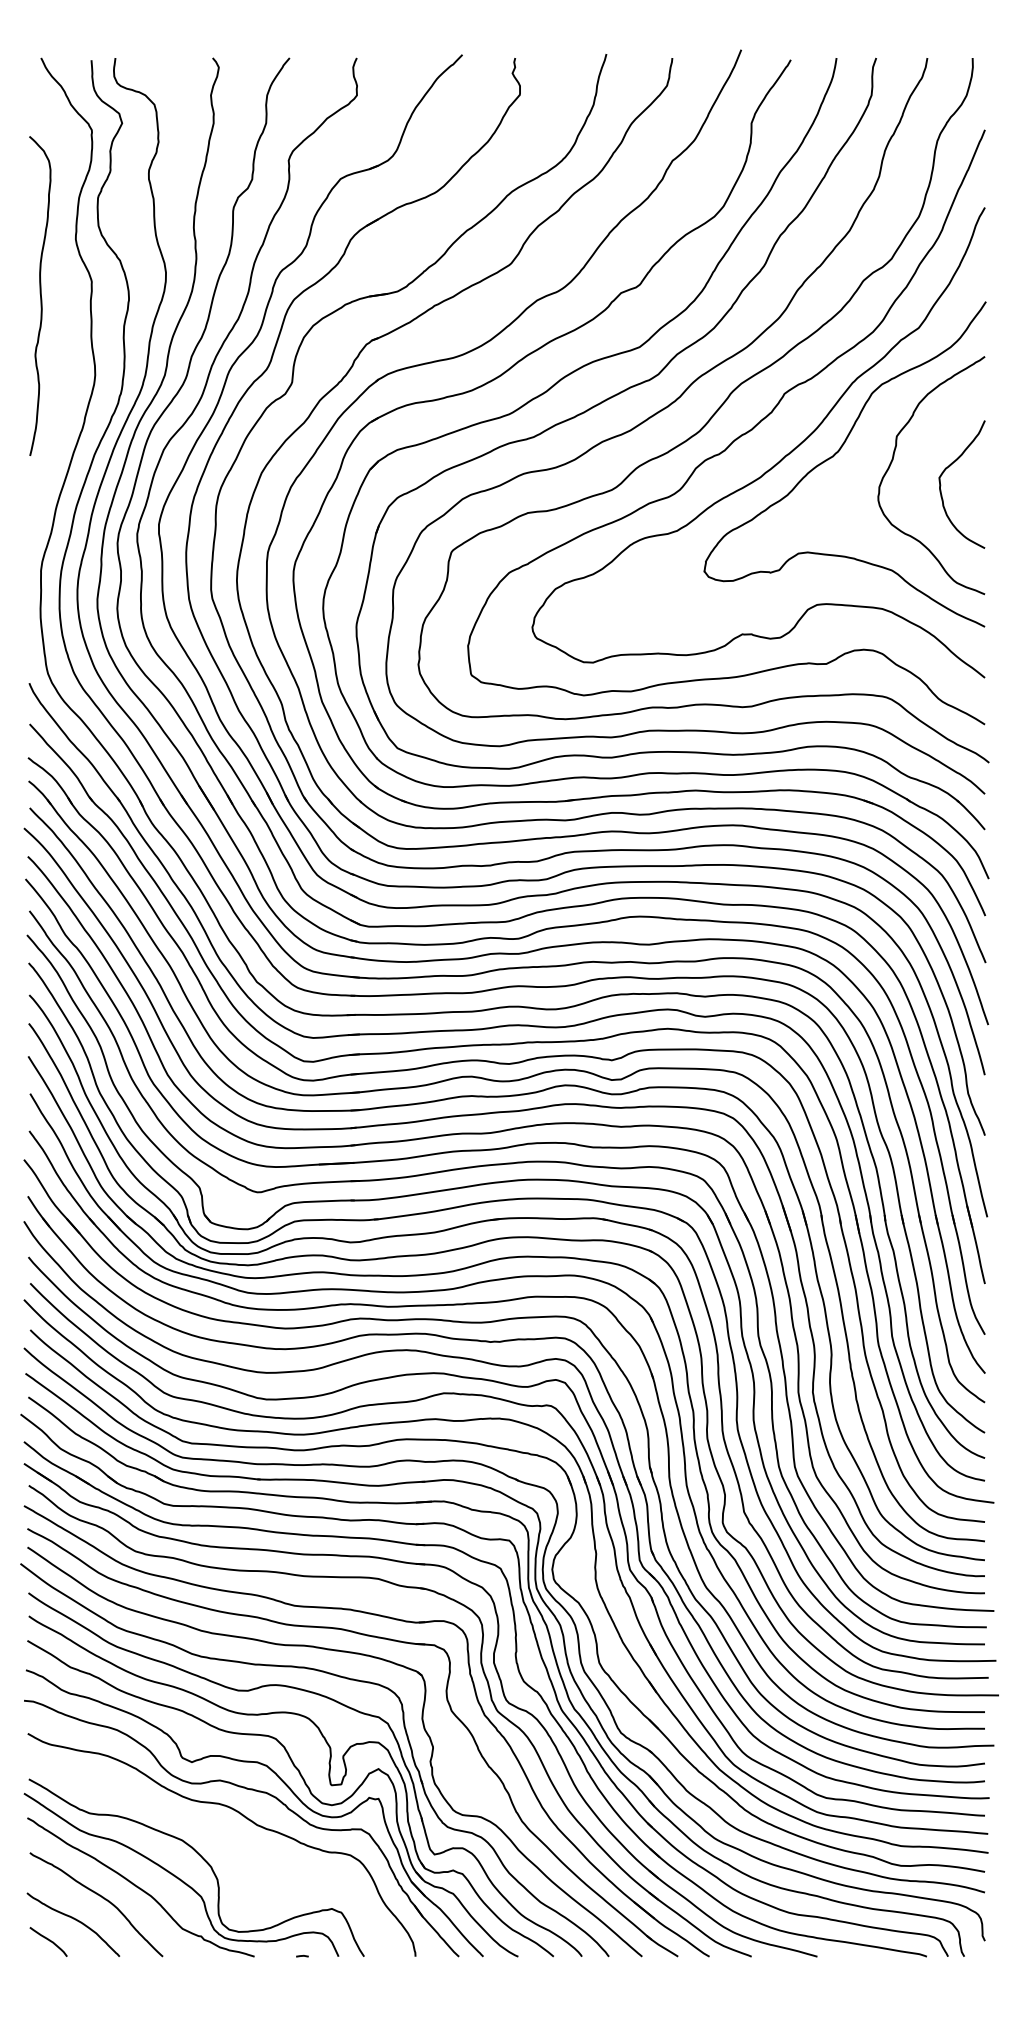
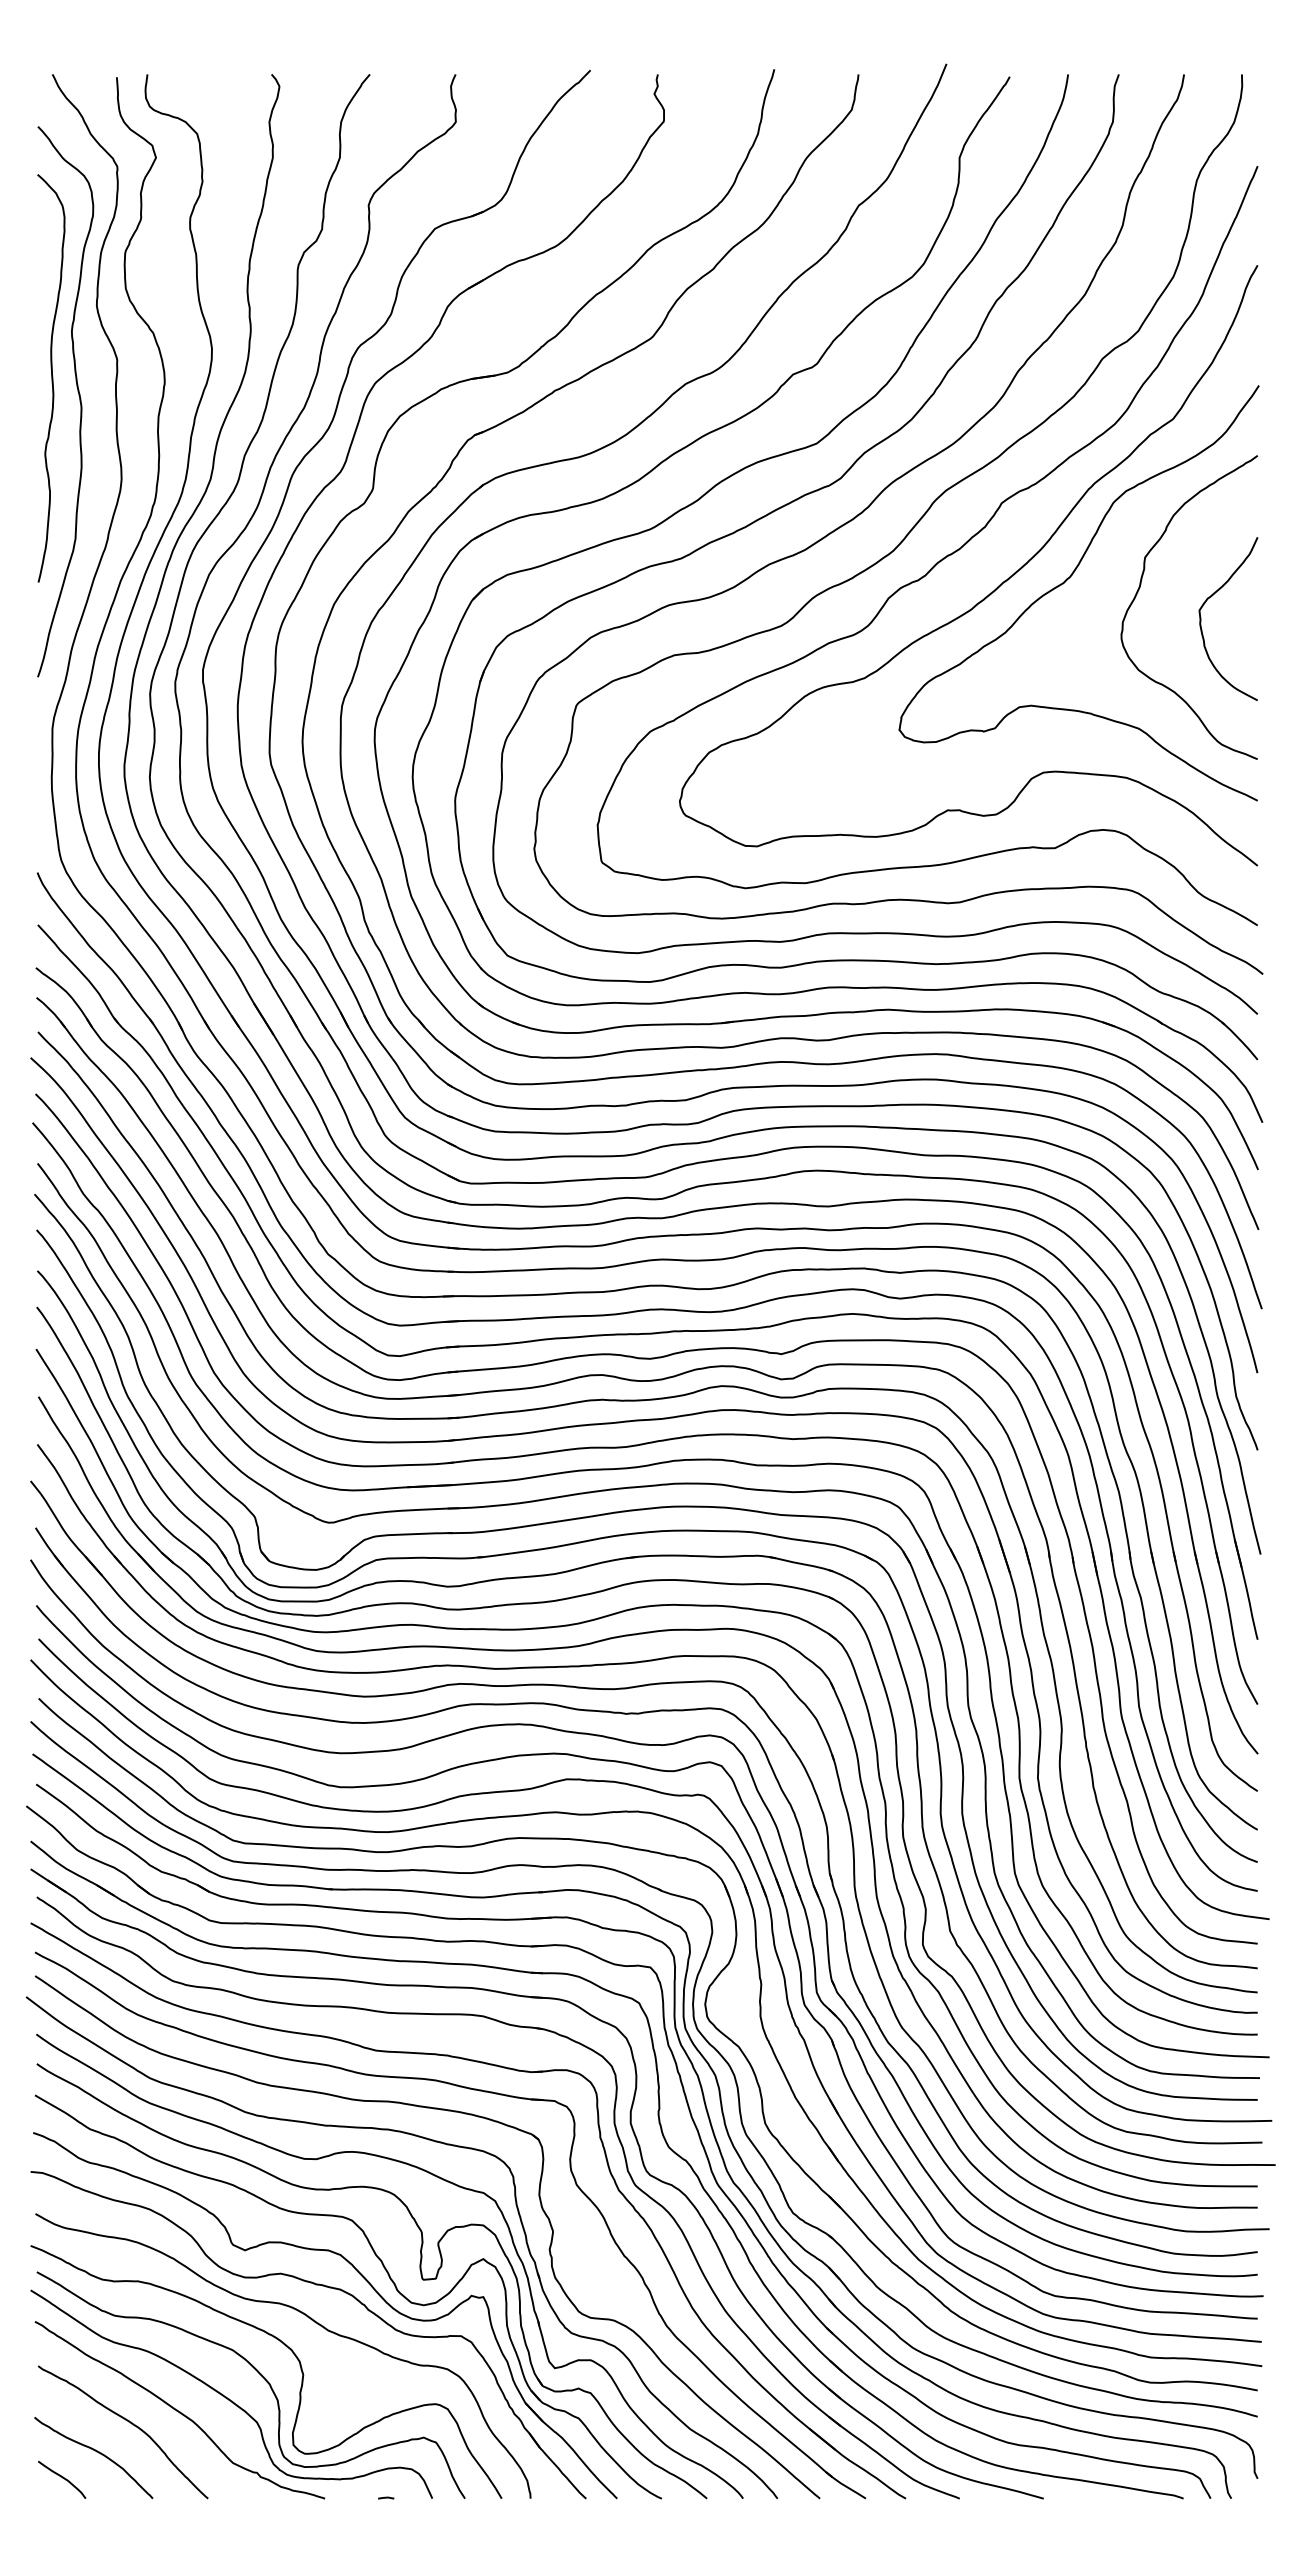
curve: (62, 314) -> (79, 401), added
curve: (224, 1838) -> (286, 2347), added

